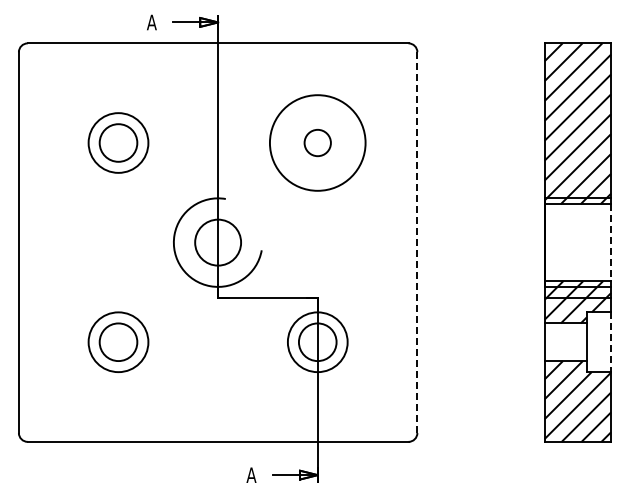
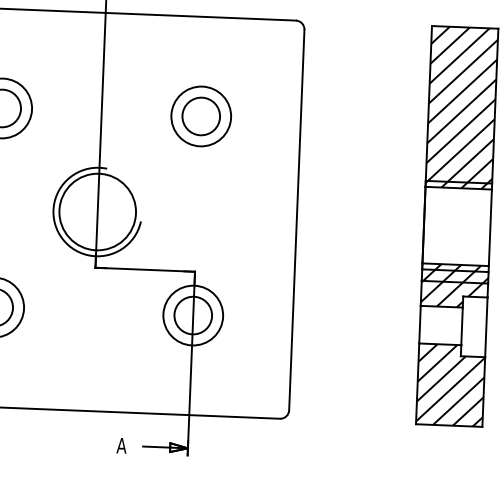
circle: (317, 142) -> (201, 115), size x0.62
circle: (317, 142) -> (201, 115), size x1.43
circle: (217, 242) -> (97, 211), size x1.67
line: (417, 242) -> (296, 219), dashed -> solid
line: (611, 243) -> (490, 228), dashed -> solid
line: (611, 342) -> (486, 327), dashed -> solid

